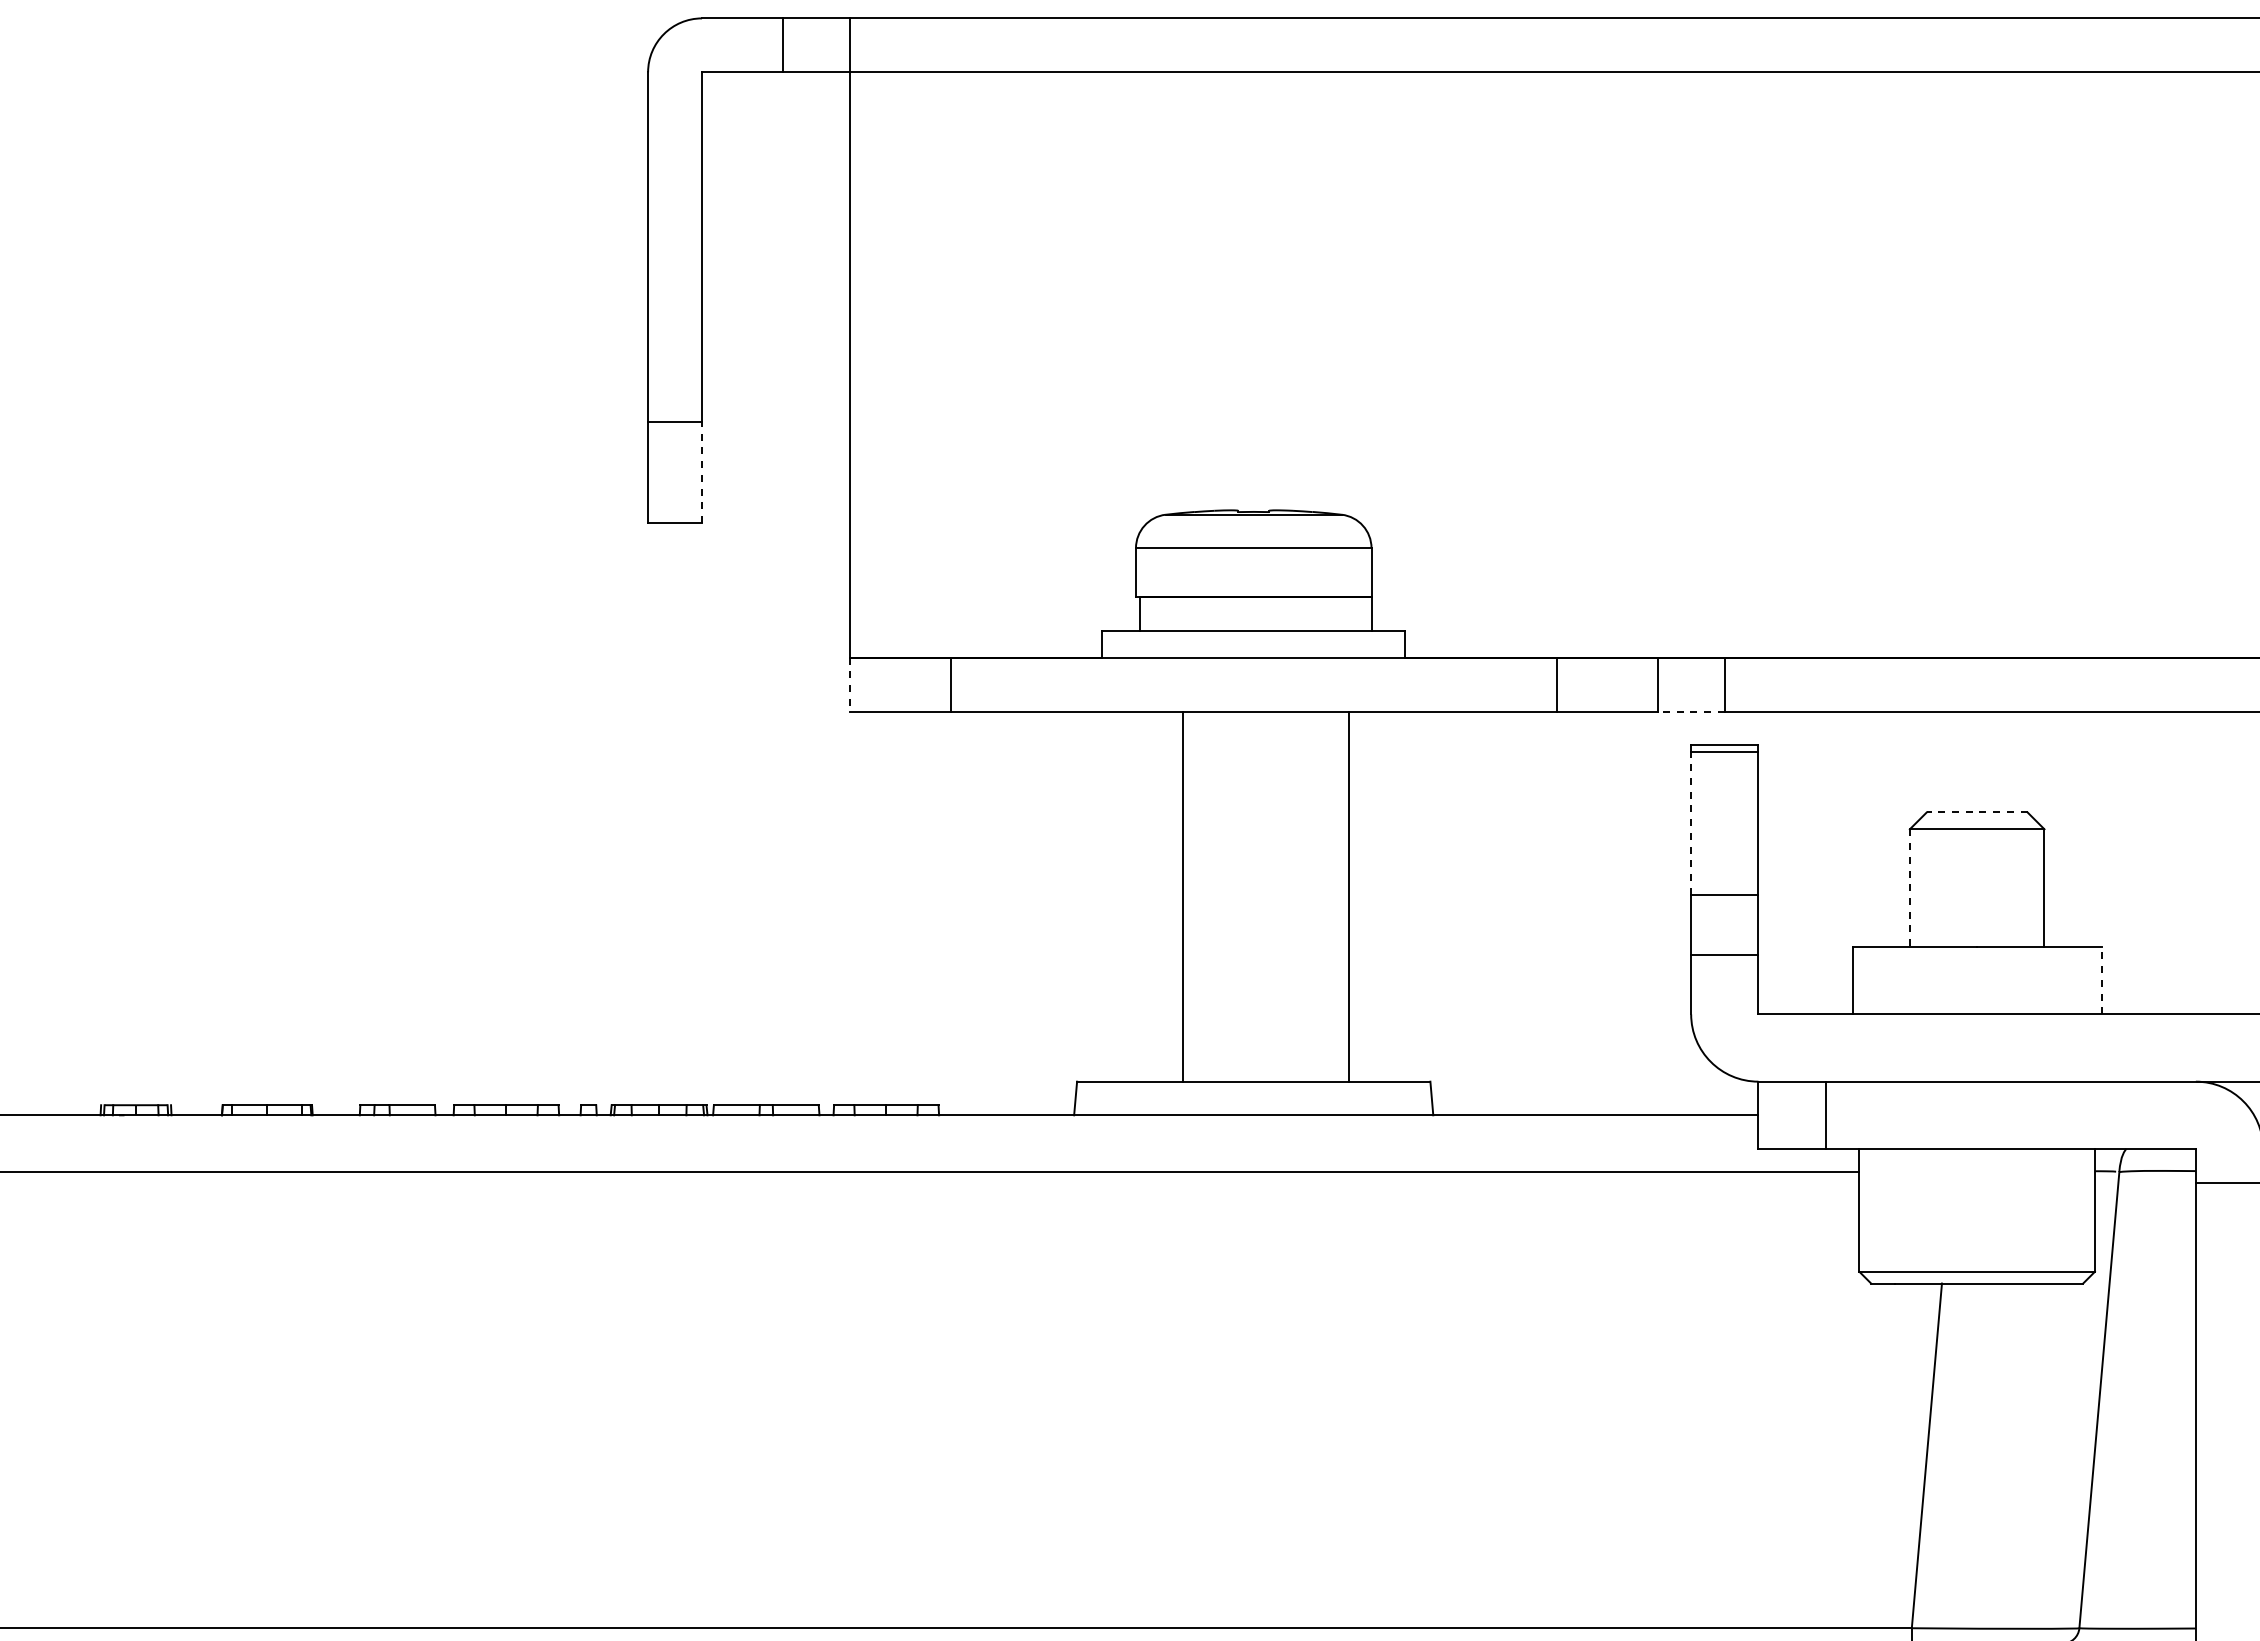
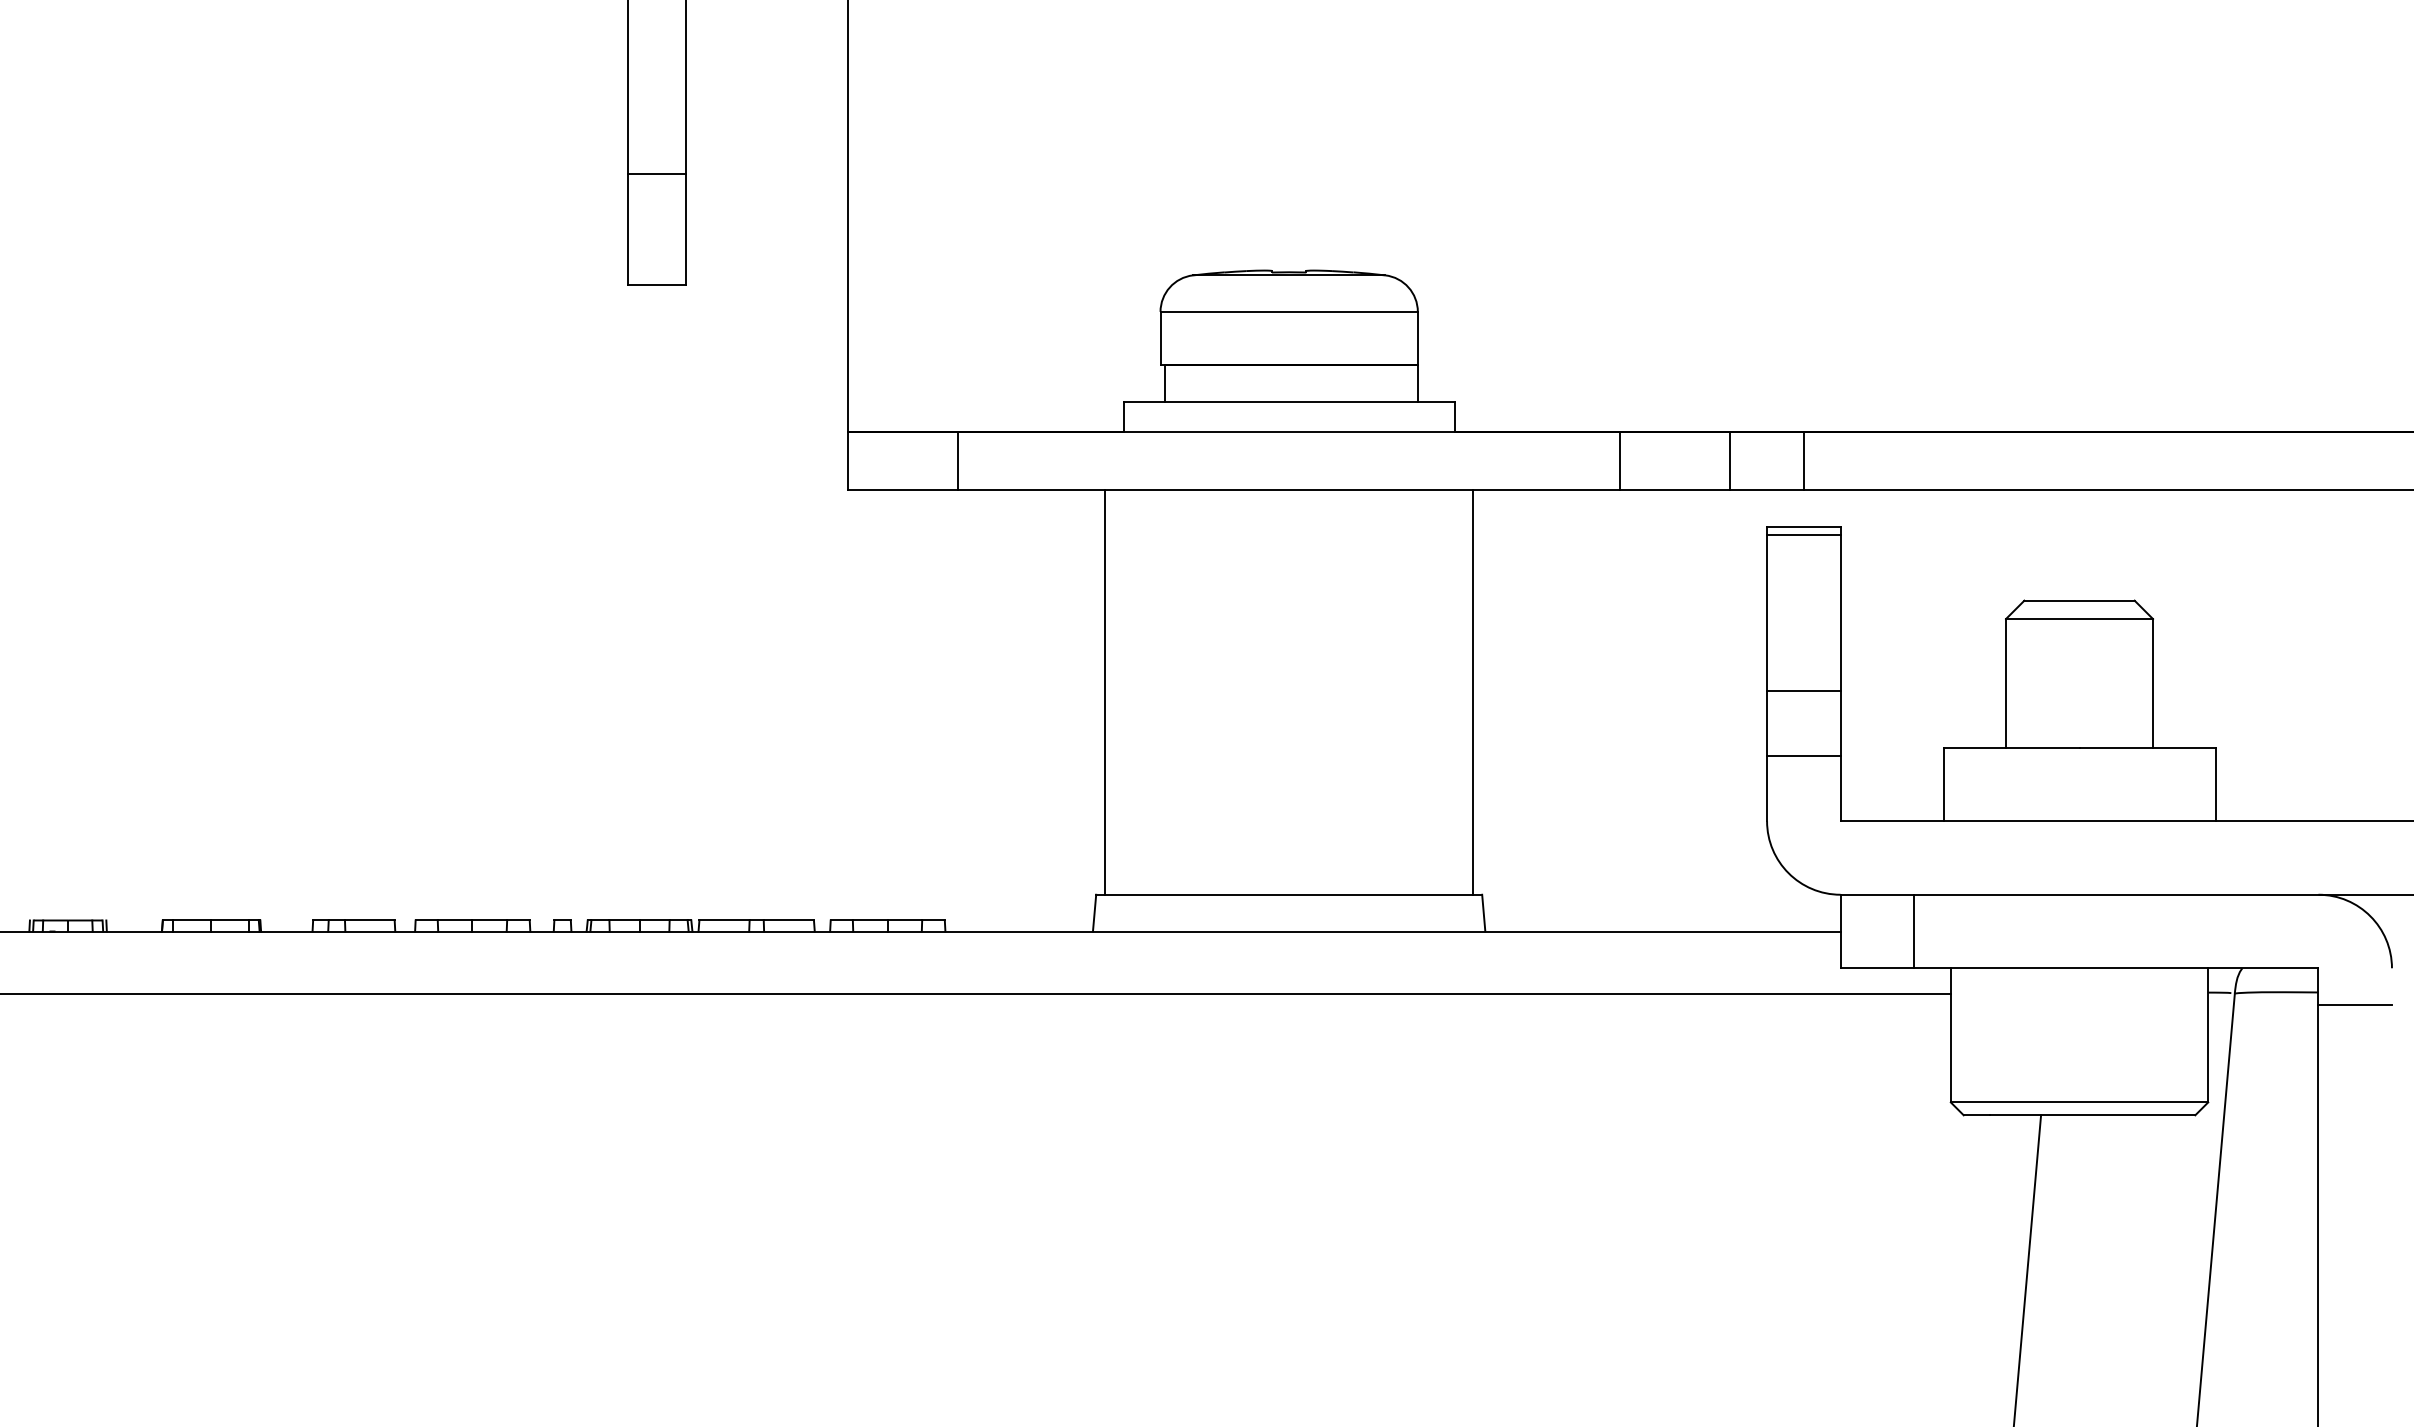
line: (701, 472) -> (685, 229), dashed -> solid
line: (849, 684) -> (847, 460), dashed -> solid
line: (1691, 711) -> (1767, 490), dashed -> solid
line: (1976, 812) -> (2078, 600), dashed -> solid
line: (1691, 823) -> (1767, 612), dashed -> solid
line: (1909, 888) -> (2005, 683), dashed -> solid
line: (1182, 896) -> (1105, 692), moved
line: (1348, 896) -> (1472, 692), moved
line: (2101, 980) -> (2215, 784), dashed -> solid

